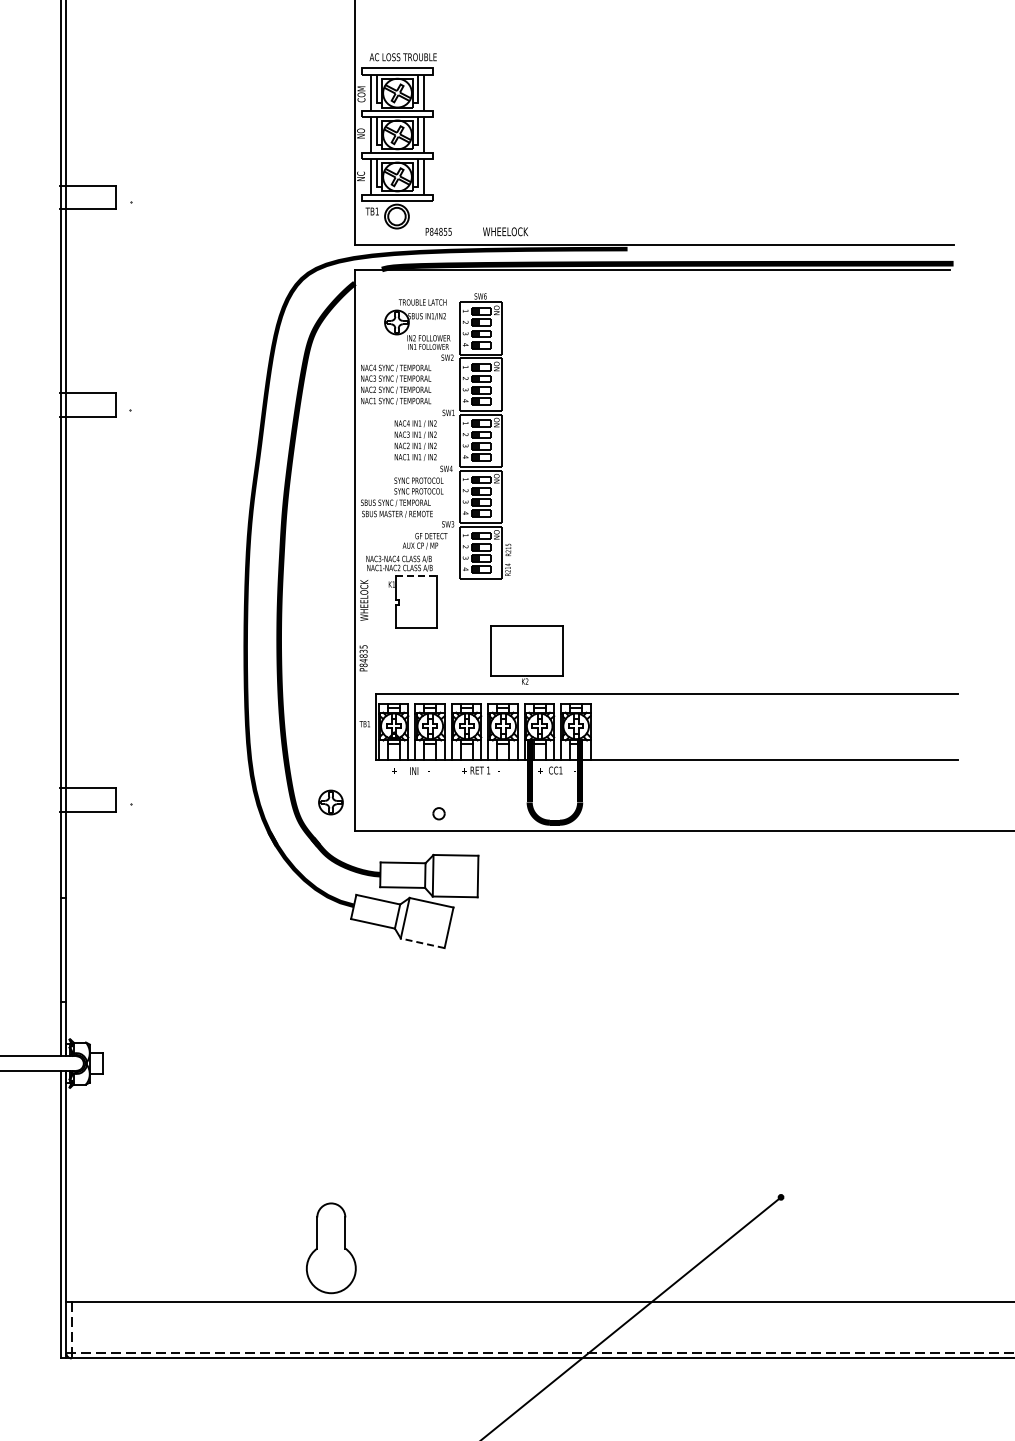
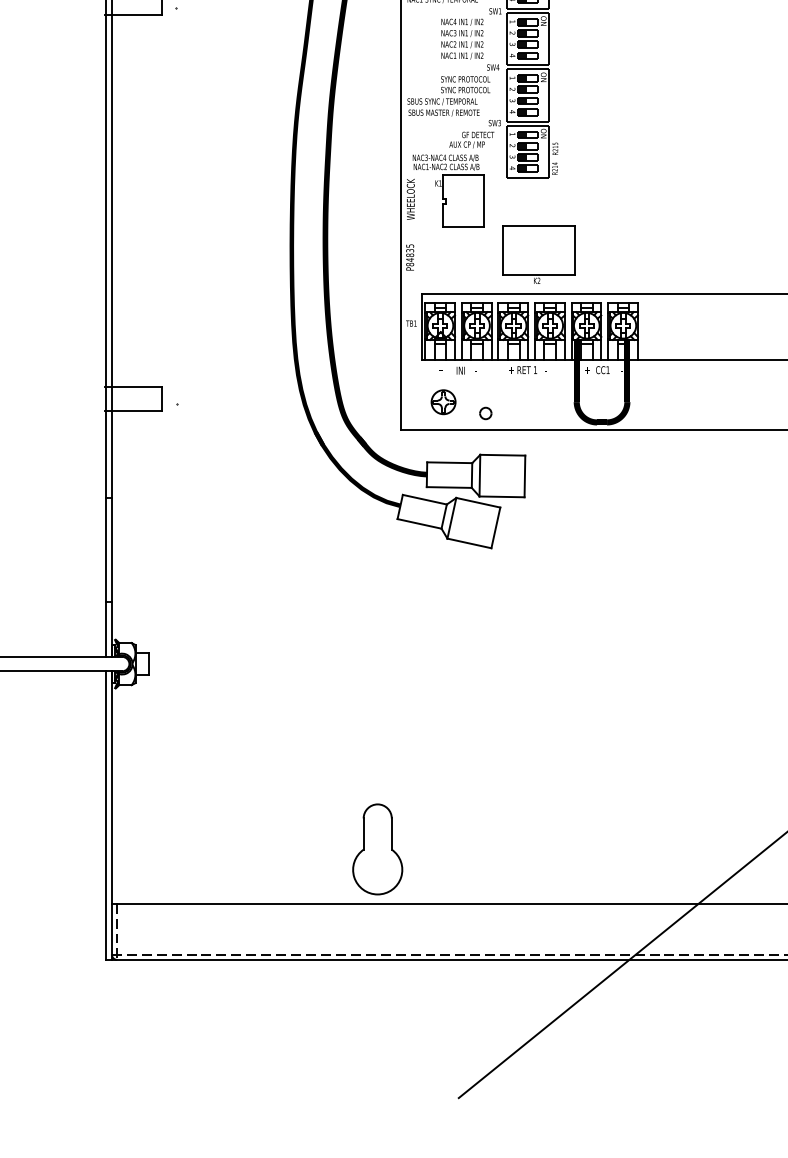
line: (417, 576) -> (464, 175), dashed -> solid
part: (526, 654) -> (538, 253), moved
part: (330, 802) -> (443, 402), moved
line: (422, 943) -> (469, 543), dashed -> solid

